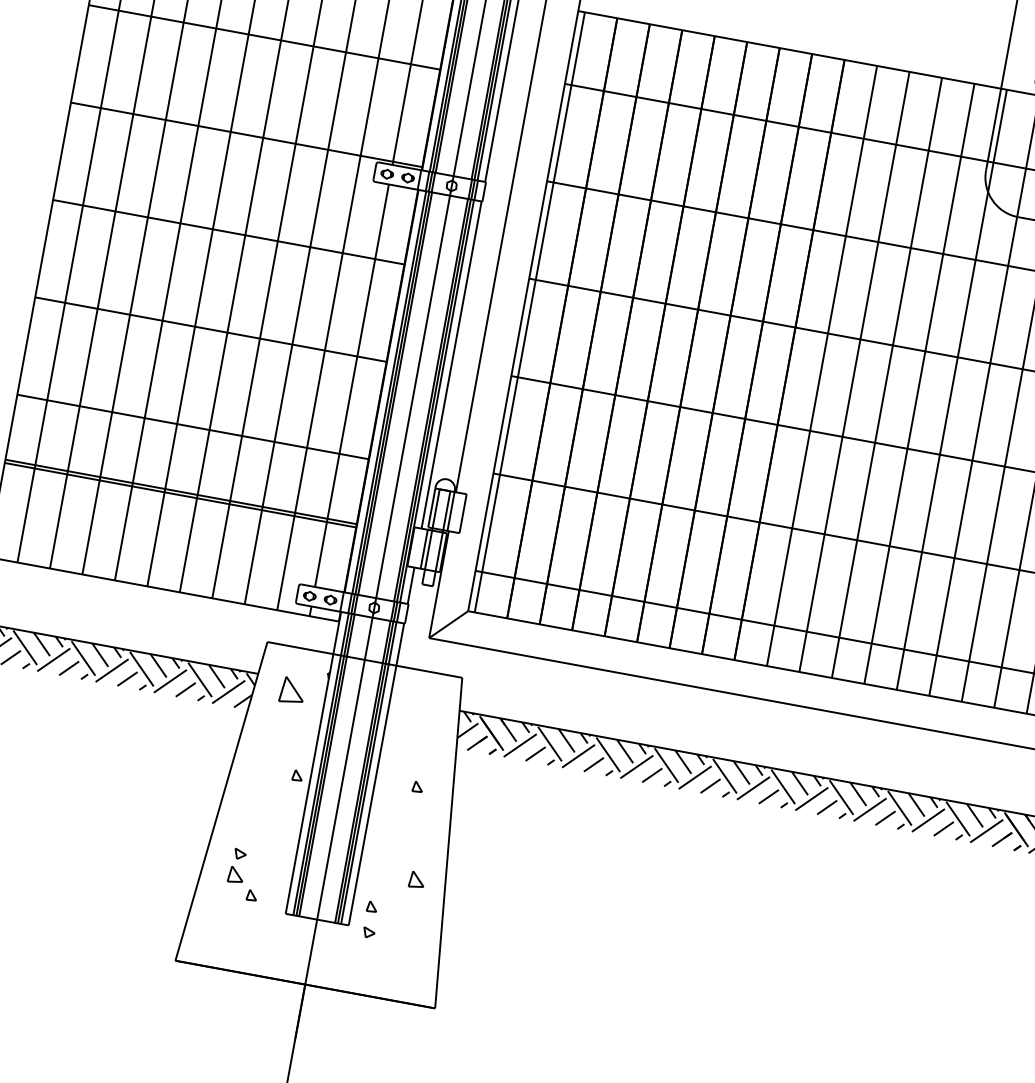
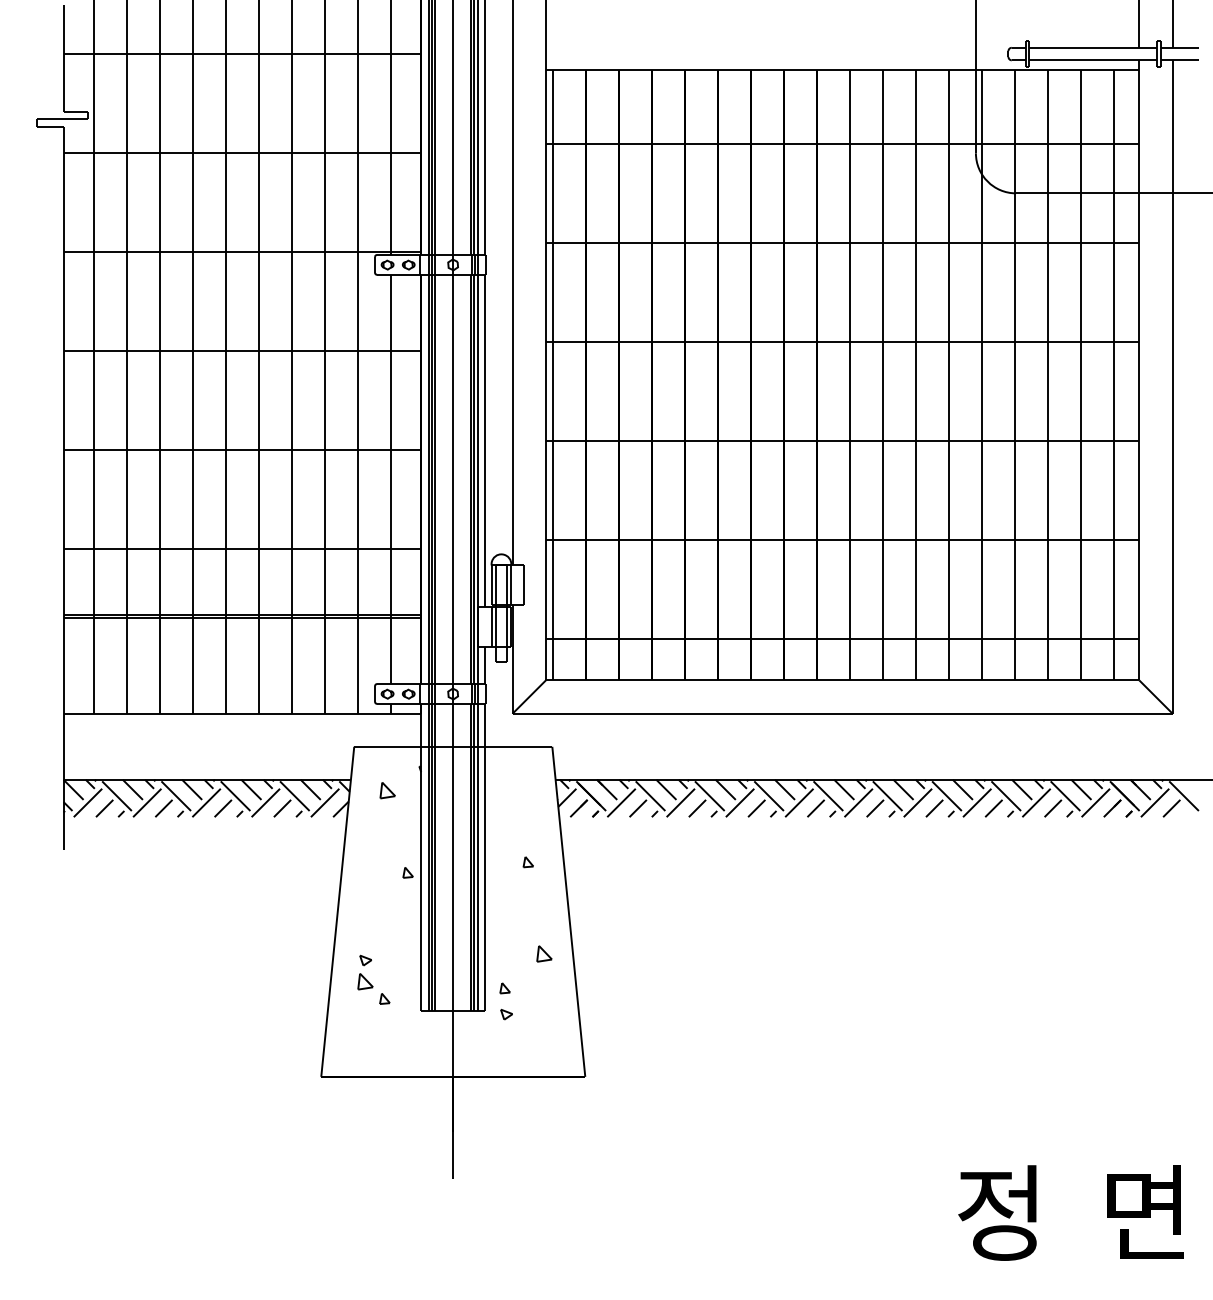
part: (292, 691) -> (387, 790), size x0.62

